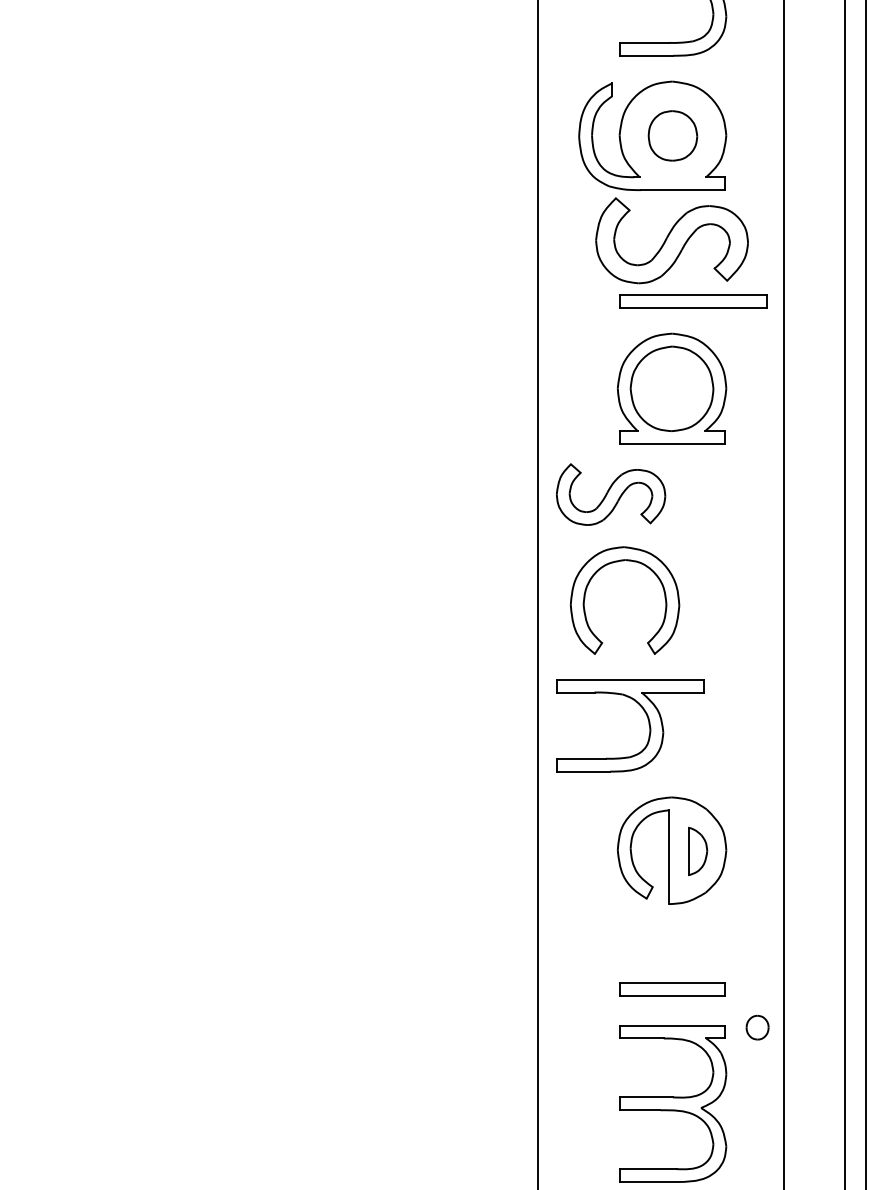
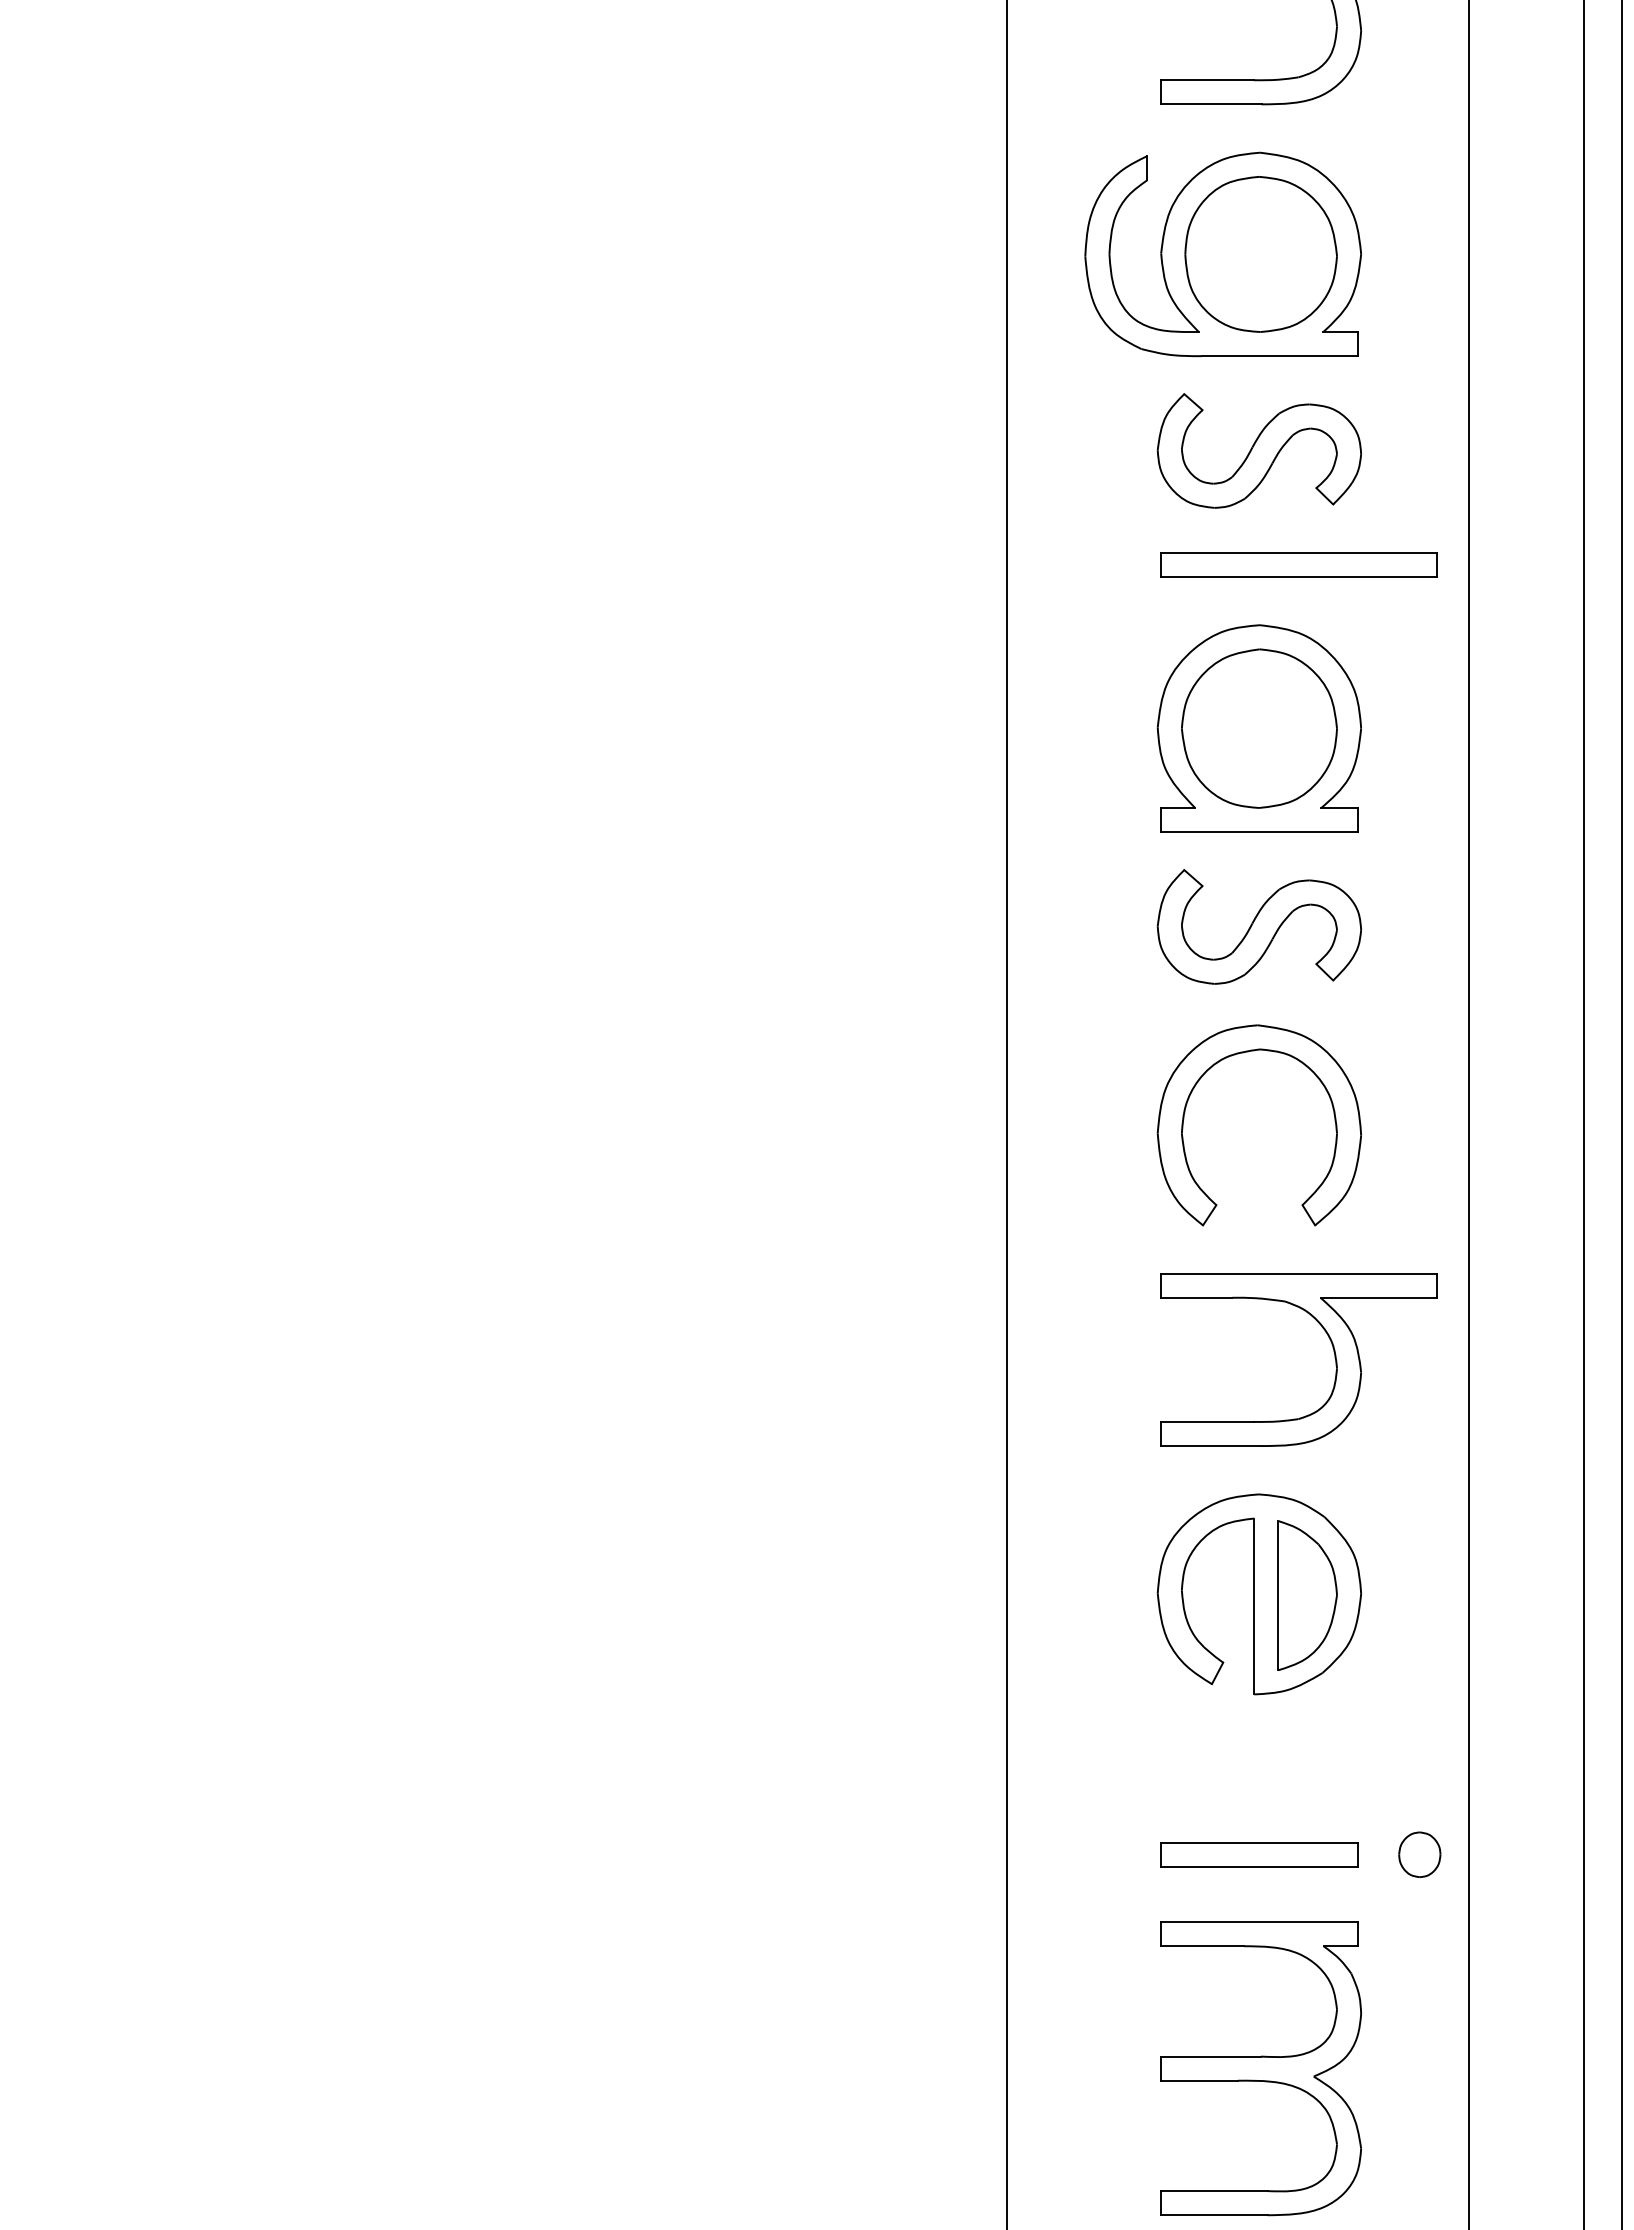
part: (672, 135) -> (1260, 253), size x1.67
part: (671, 240) -> (1258, 450), size x0.71
part: (610, 494) -> (1258, 926), moved
part: (617, 562) -> (1245, 1054), moved
part: (647, 719) -> (1331, 1348), moved
part: (697, 851) -> (1307, 1595), size x1.67
part: (757, 1027) -> (1419, 1854), moved

